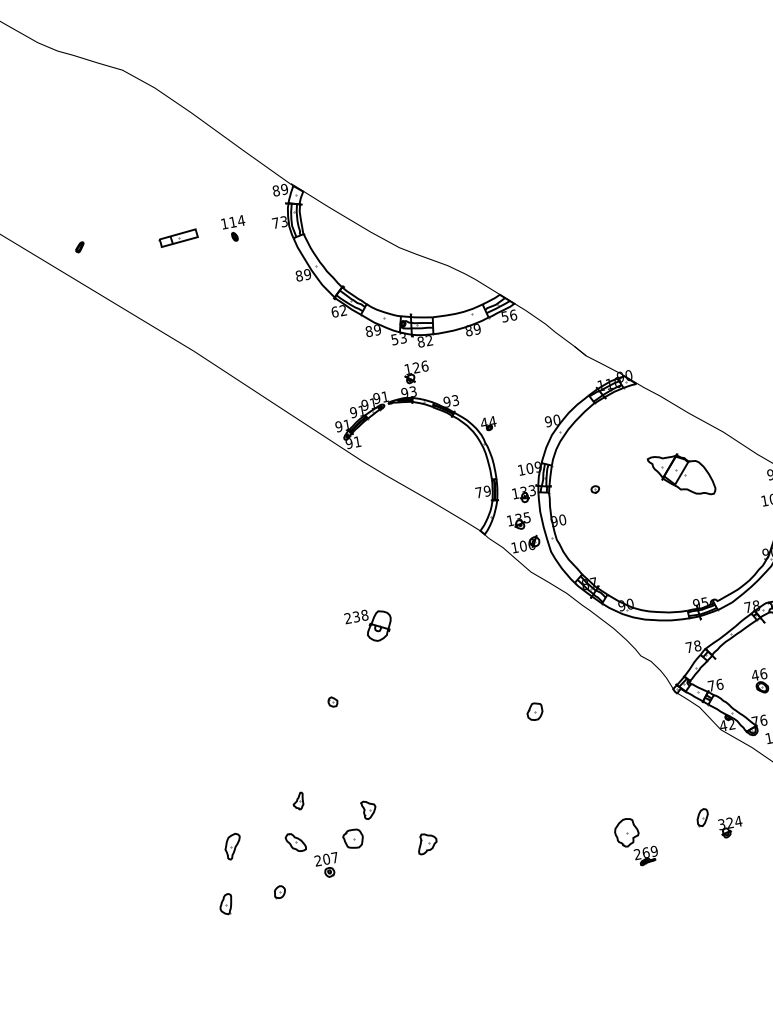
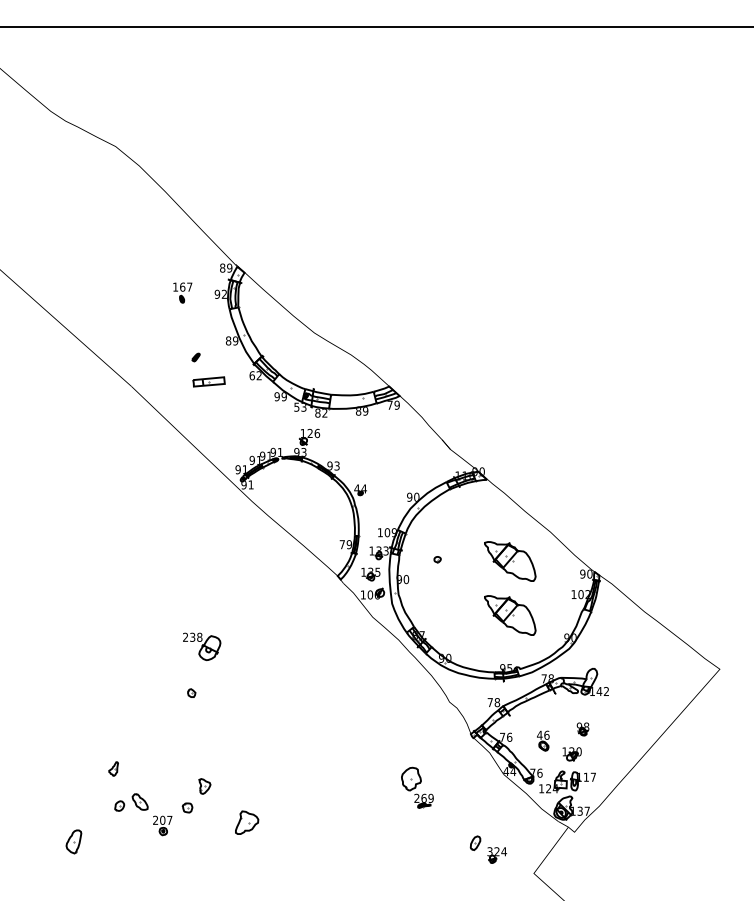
text: (237, 220) -> (186, 286), 114 -> 167
text: (279, 221) -> (220, 293), 73 -> 92
part: (177, 237) -> (208, 381), moved
part: (79, 247) -> (195, 357), moved
text: (508, 315) -> (393, 404), 56 -> 79
text: (368, 331) -> (276, 396), 89 -> 99
part: (694, 539) -> (510, 615), added
part: (370, 625) -> (202, 646), moved
part: (534, 711) -> (354, 731), removed
text: (731, 724) -> (513, 771), 42 -> 44
part: (298, 800) -> (113, 768), moved
part: (353, 838) -> (187, 807), size x0.6
part: (635, 841) -> (417, 787), moved
part: (427, 843) -> (247, 822), size x1.4
part: (233, 847) -> (88, 796), removed
part: (279, 891) -> (119, 805), moved
part: (226, 904) -> (74, 842), size x1.4

